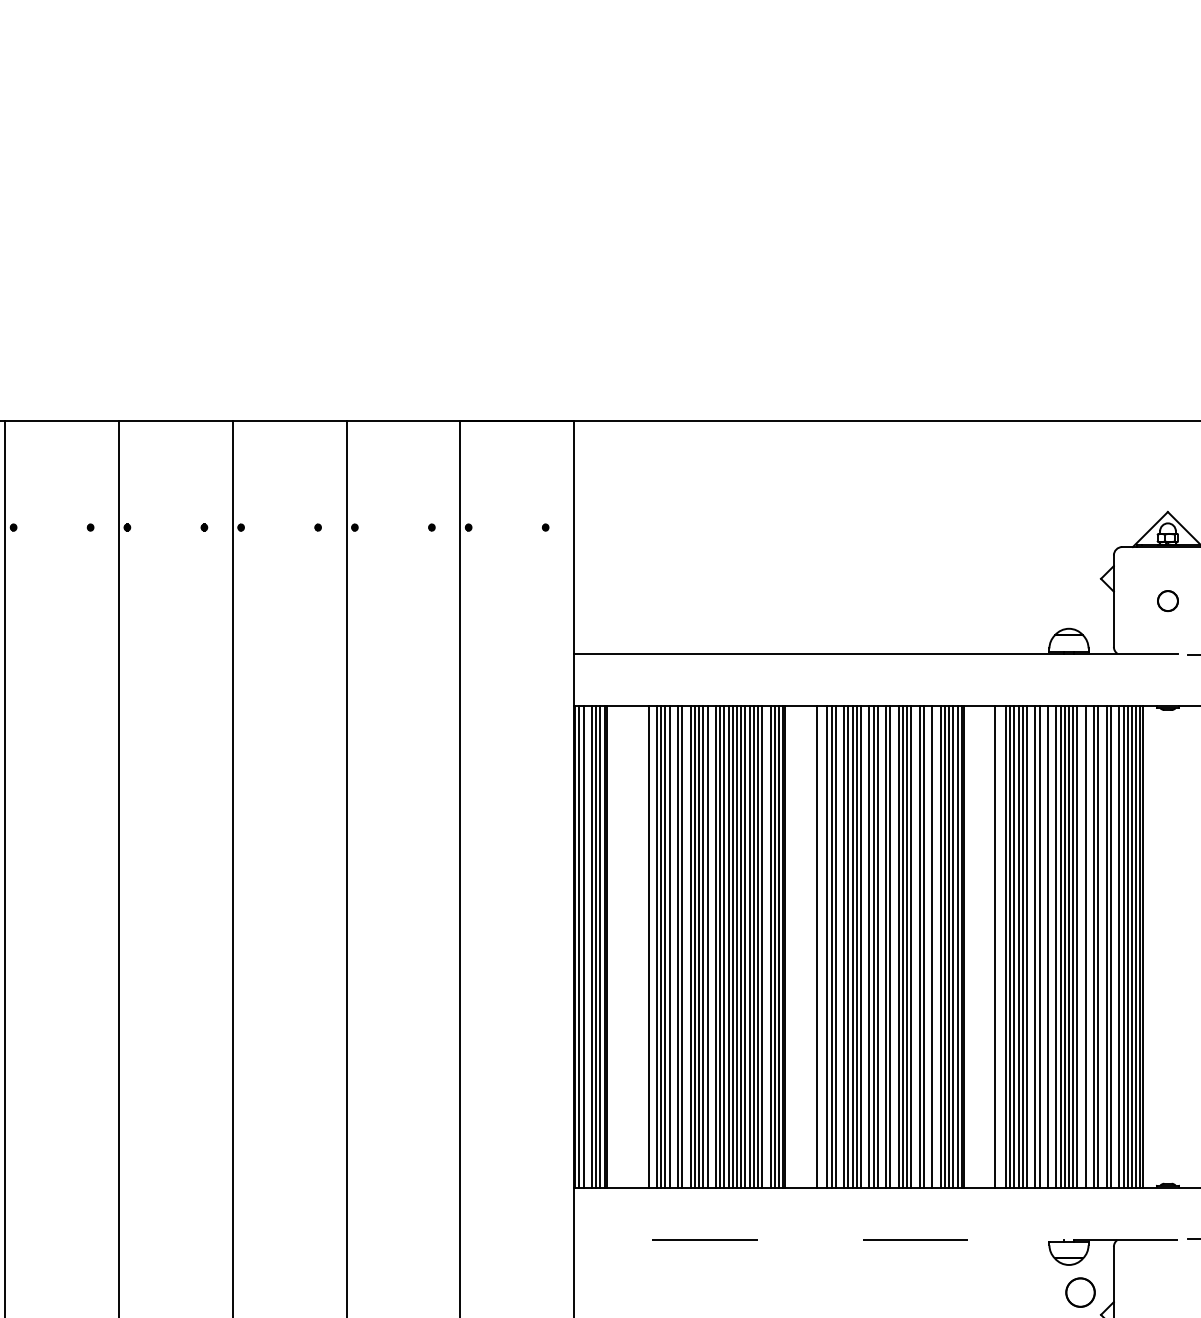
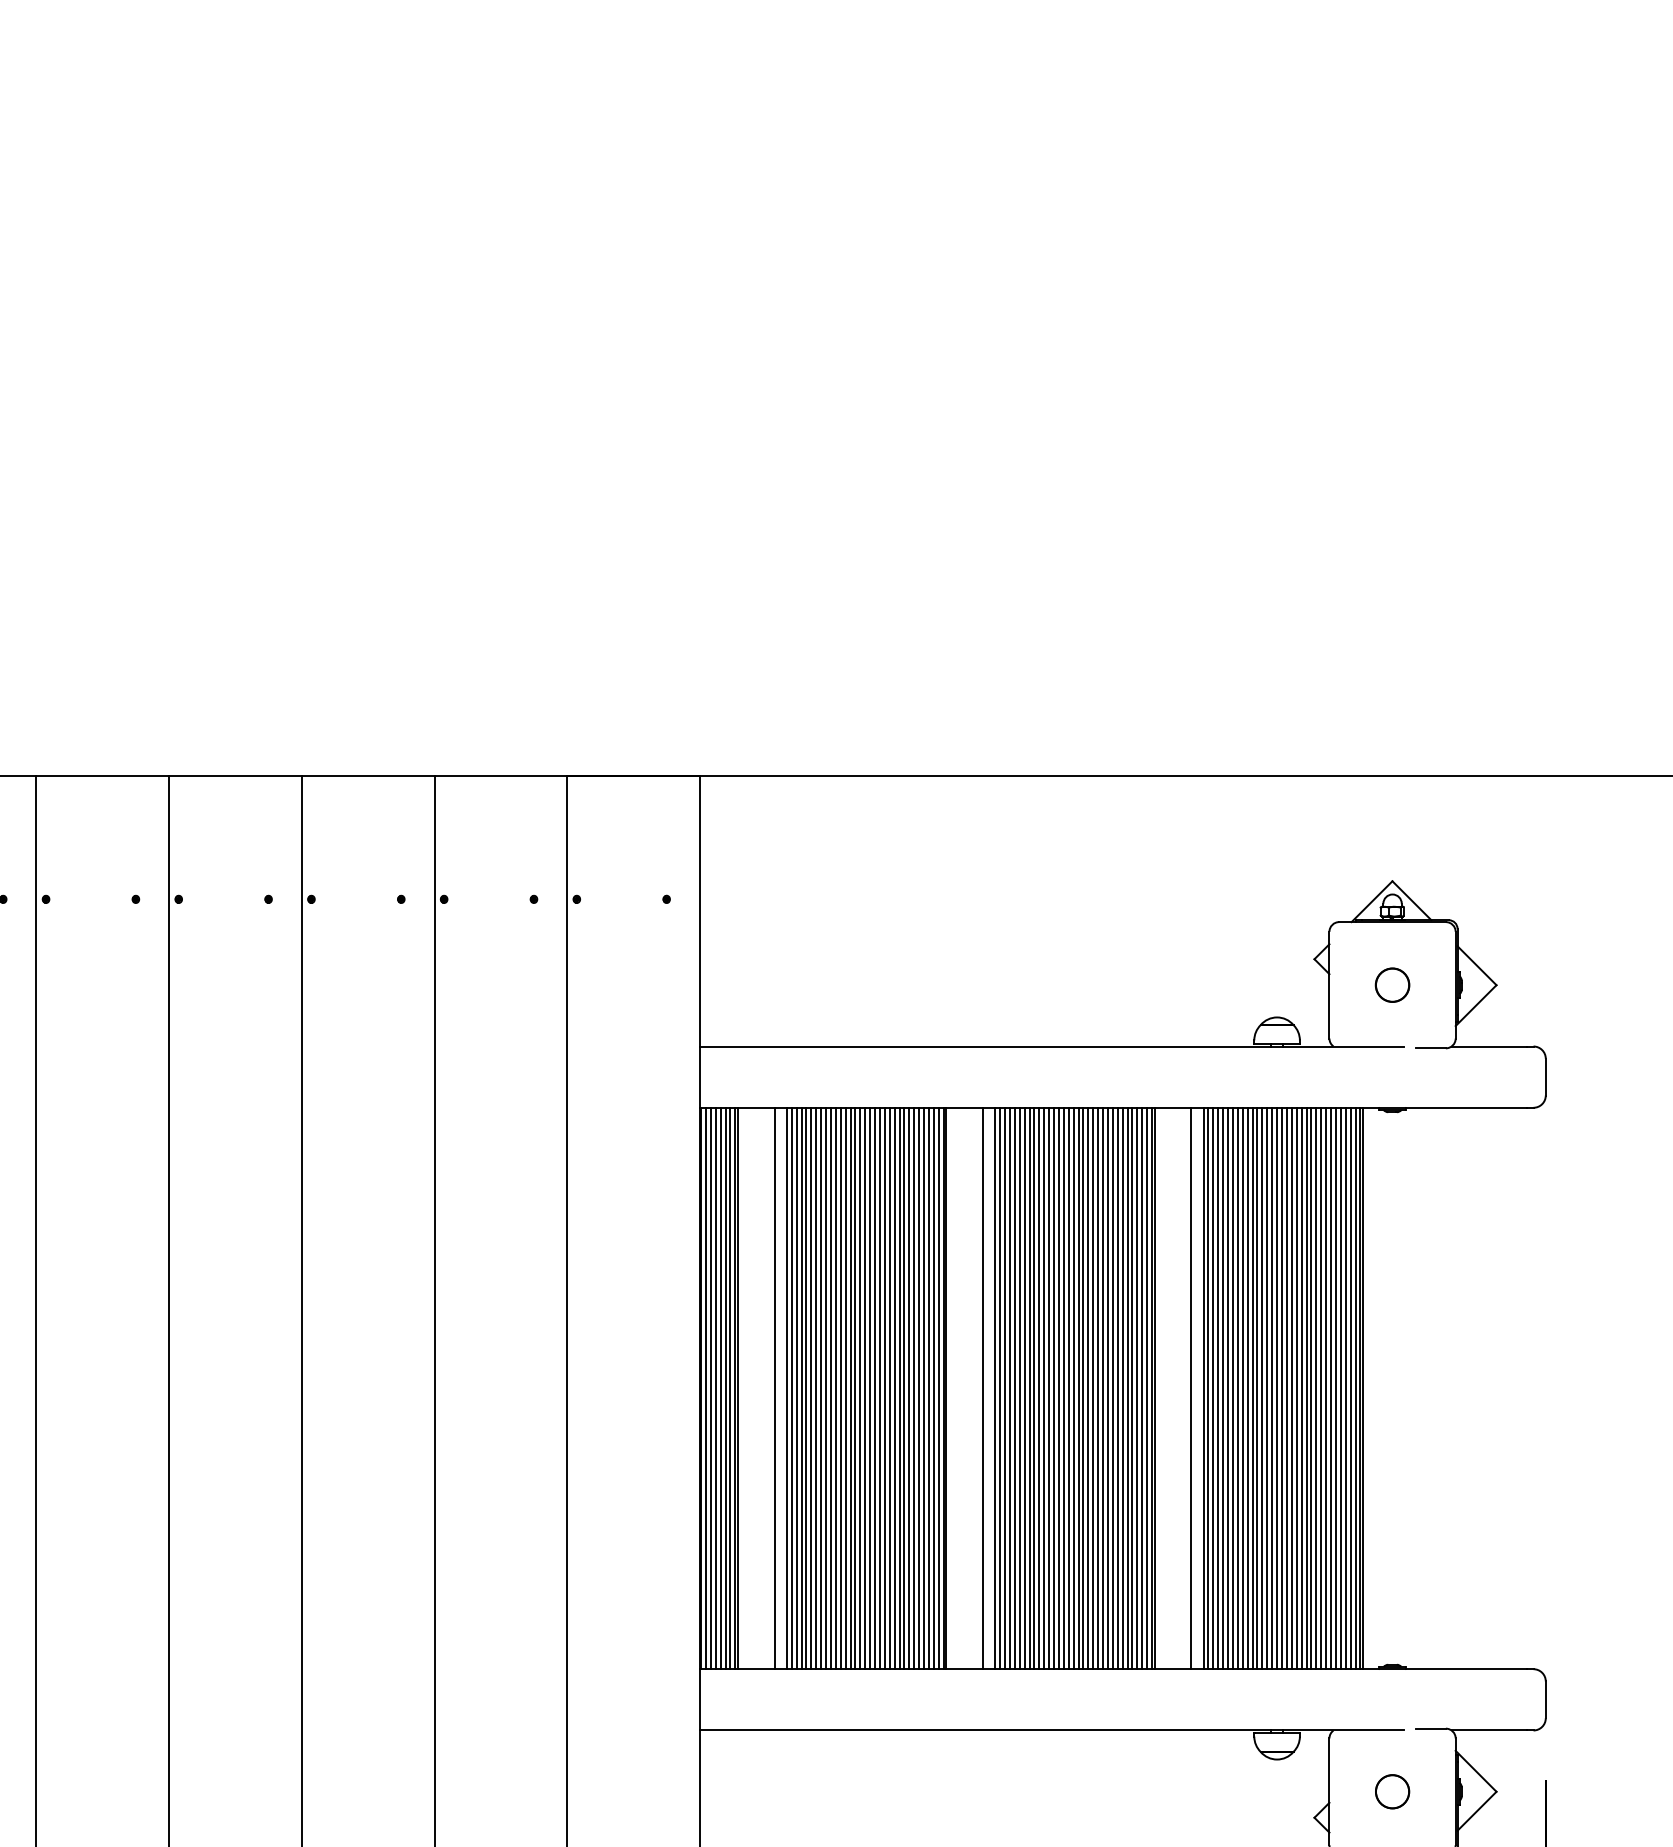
part: (1167, 600) -> (1392, 984), size x1.43
line: (587, 946) -> (715, 1388), added
line: (638, 946) -> (774, 1388), added
line: (652, 946) -> (791, 1388), added
line: (674, 946) -> (816, 1388), added
line: (686, 946) -> (830, 1388), added
line: (711, 946) -> (860, 1388), added
line: (766, 946) -> (924, 1388), added
line: (839, 946) -> (1009, 1388), added
line: (865, 946) -> (1039, 1388), added
line: (881, 946) -> (1058, 1388), added
line: (894, 946) -> (1073, 1388), added
line: (915, 946) -> (1098, 1388), added
line: (927, 946) -> (1112, 1388), added
line: (936, 946) -> (1122, 1388), added
line: (1030, 946) -> (1232, 1388), added
line: (1043, 946) -> (1247, 1388), added
line: (1052, 946) -> (1257, 1388), added
line: (1081, 946) -> (1291, 1388), added
line: (1089, 946) -> (1301, 1388), added
line: (1102, 946) -> (1316, 1388), added
line: (1115, 946) -> (1331, 1388), added
line: (875, 1240) -> (1051, 1730), dashed -> solid
circle: (1080, 1292) -> (1392, 1791), moved

